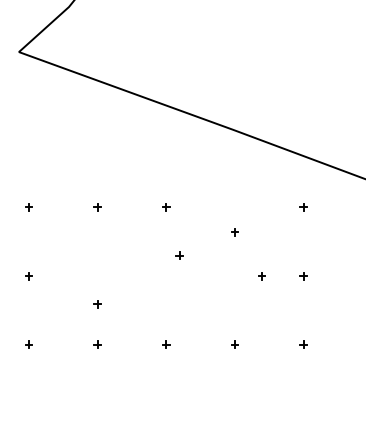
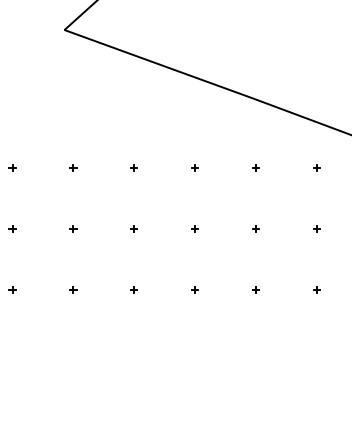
part: (234, 231) -> (255, 167), moved
part: (178, 255) -> (194, 228), moved
part: (261, 275) -> (255, 228), moved
part: (96, 303) -> (133, 228), moved

